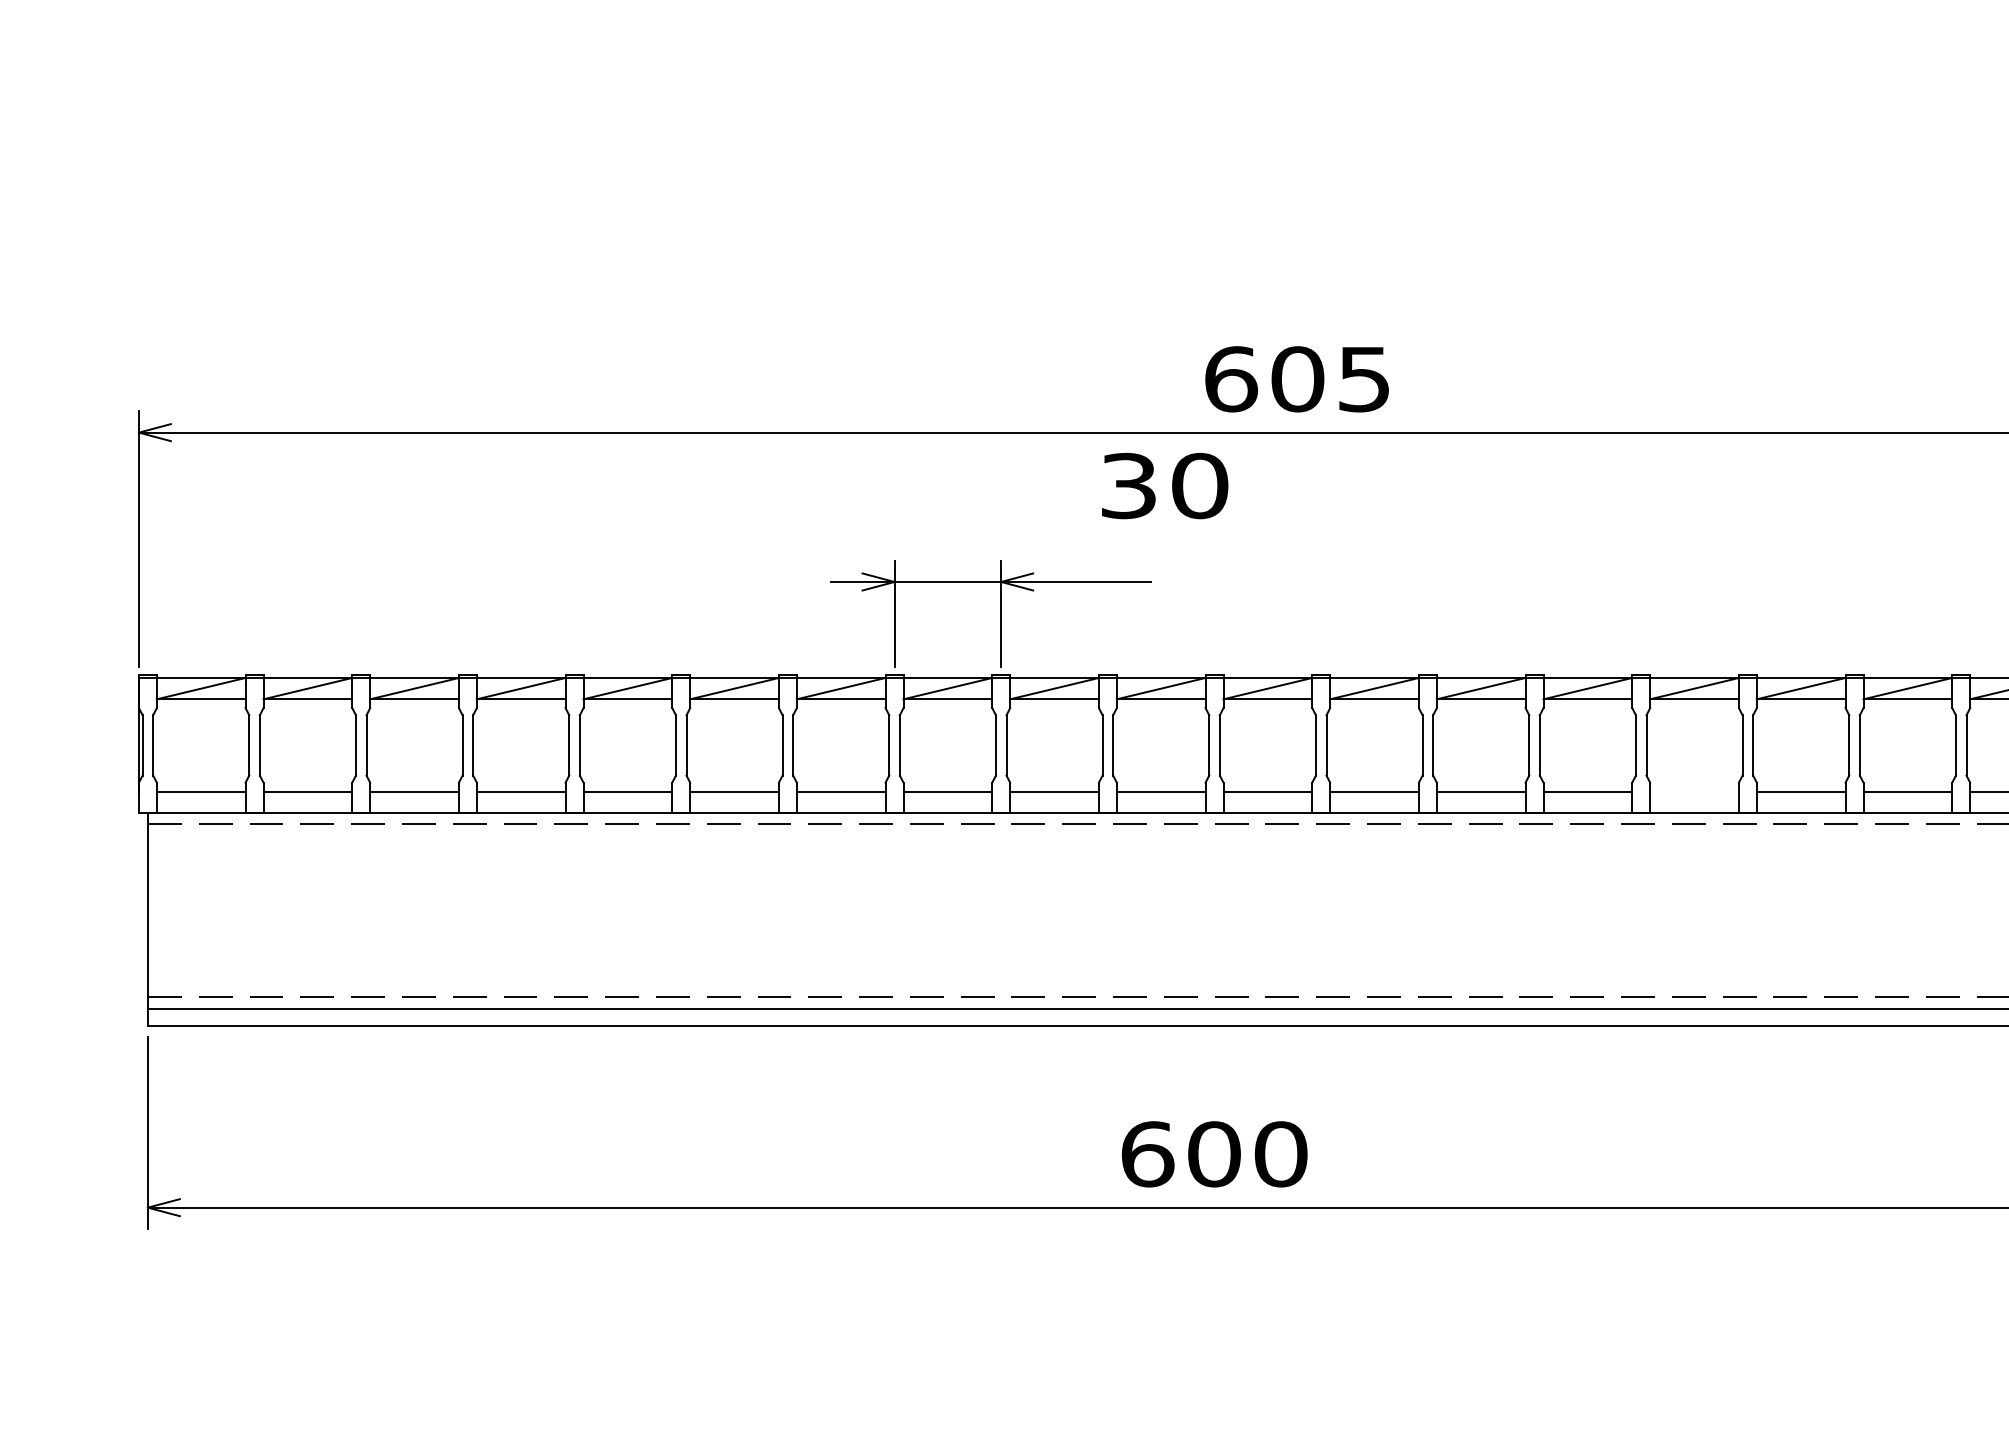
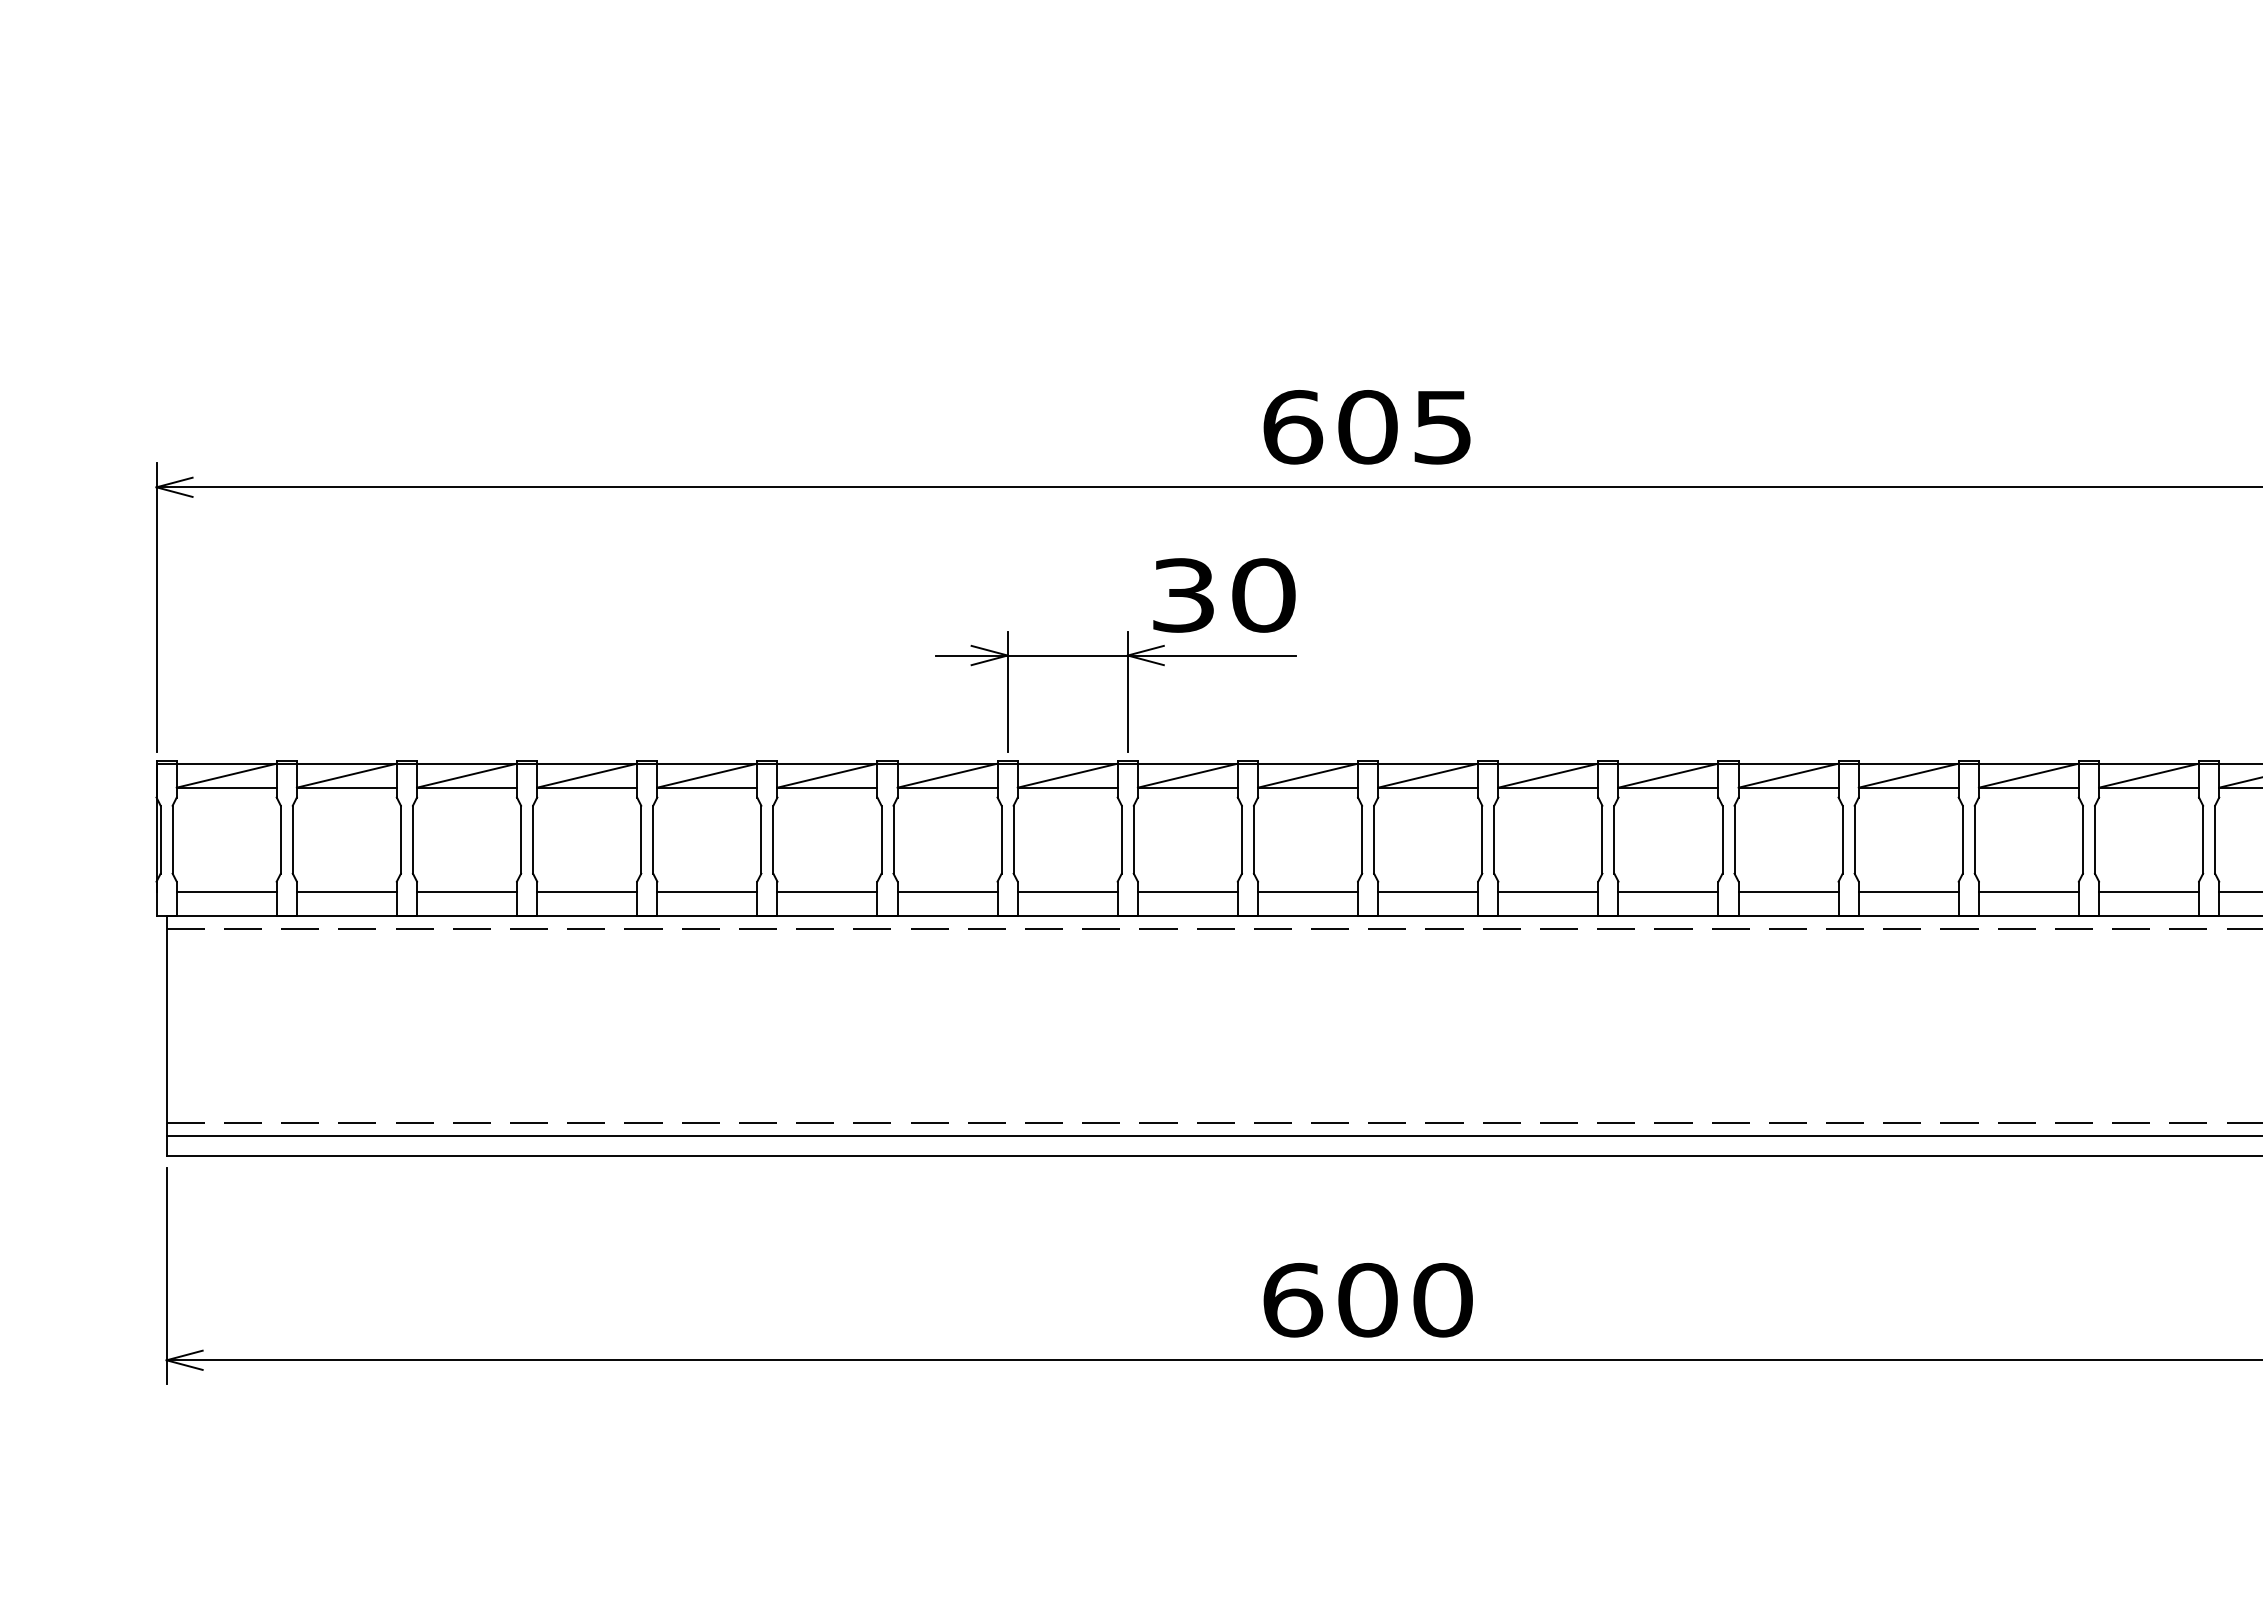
text: (1296, 379) -> (1366, 427), moved
text: (1165, 486) -> (1224, 595), moved
line: (1694, 791) -> (1908, 891), added

